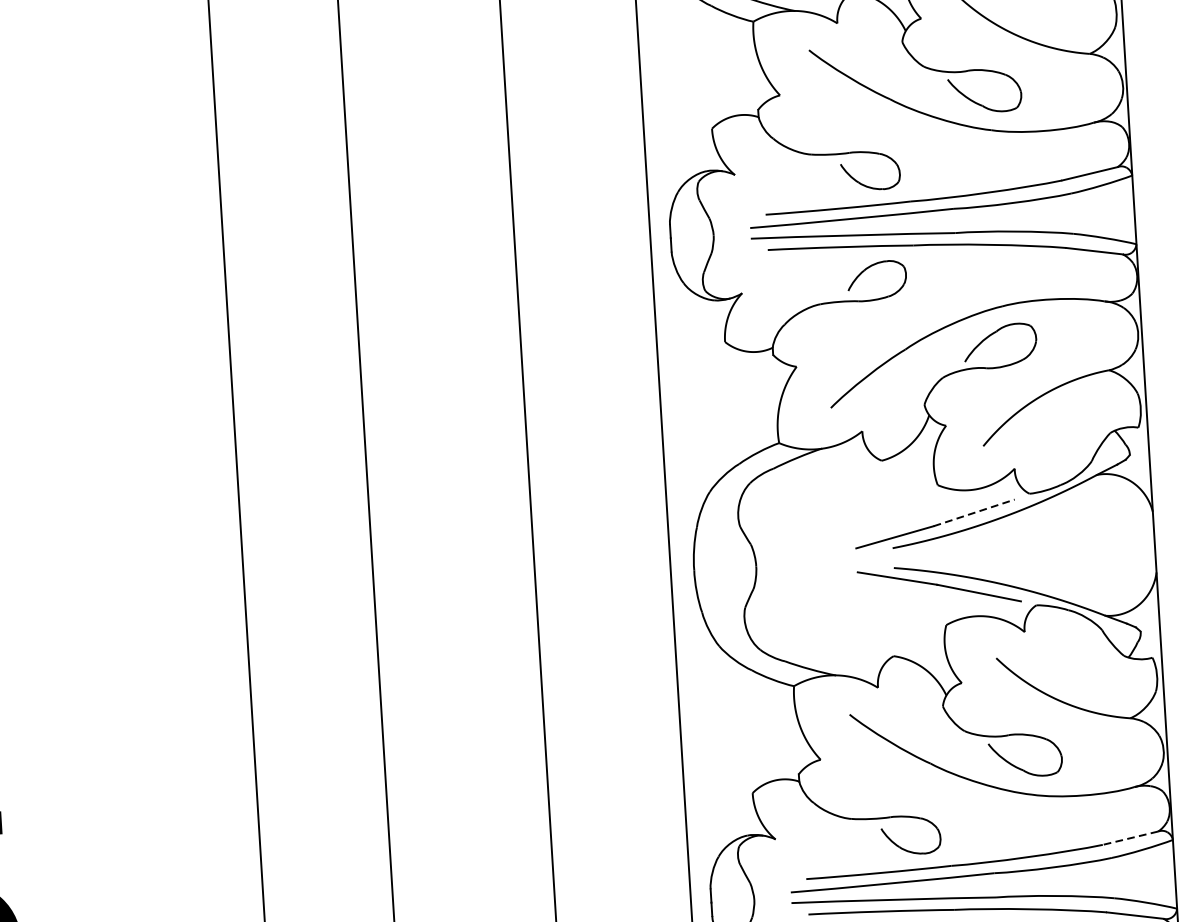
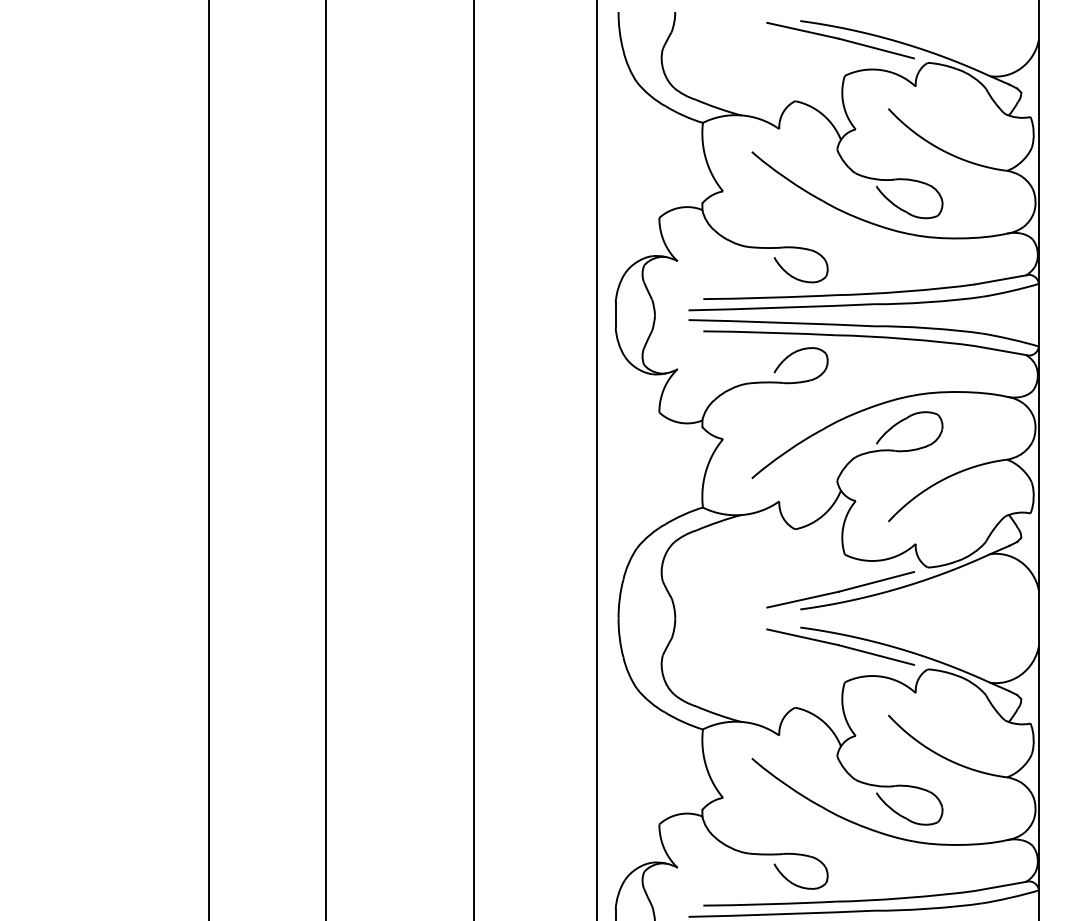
line: (974, 512) -> (876, 581), dashed -> solid
line: (1130, 838) -> (1000, 886), dashed -> solid

